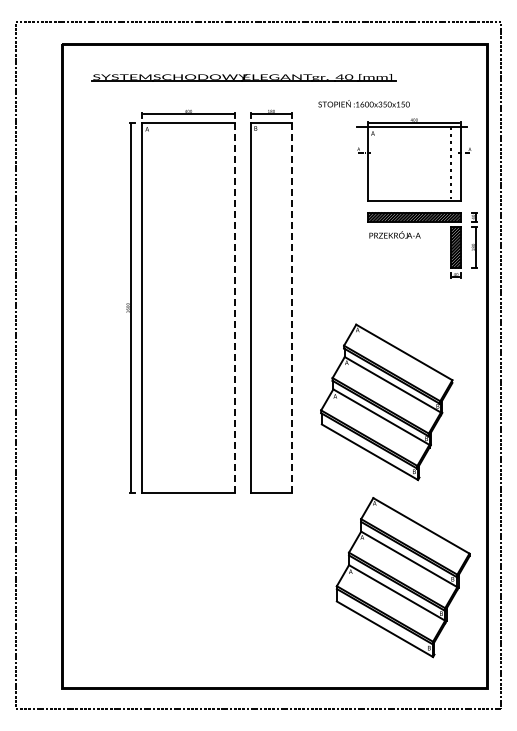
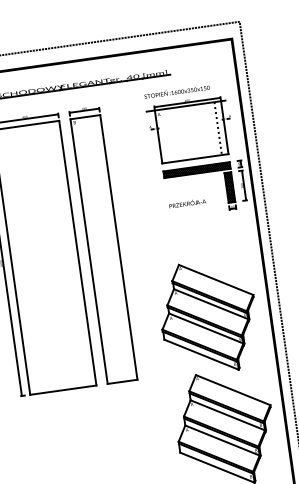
text: (363, 103) -> (176, 91), moved
text: (394, 234) -> (187, 203), moved
line: (234, 308) -> (77, 253), dashed -> solid
line: (292, 308) -> (119, 247), dashed -> solid
part: (386, 402) -> (208, 317), moved

